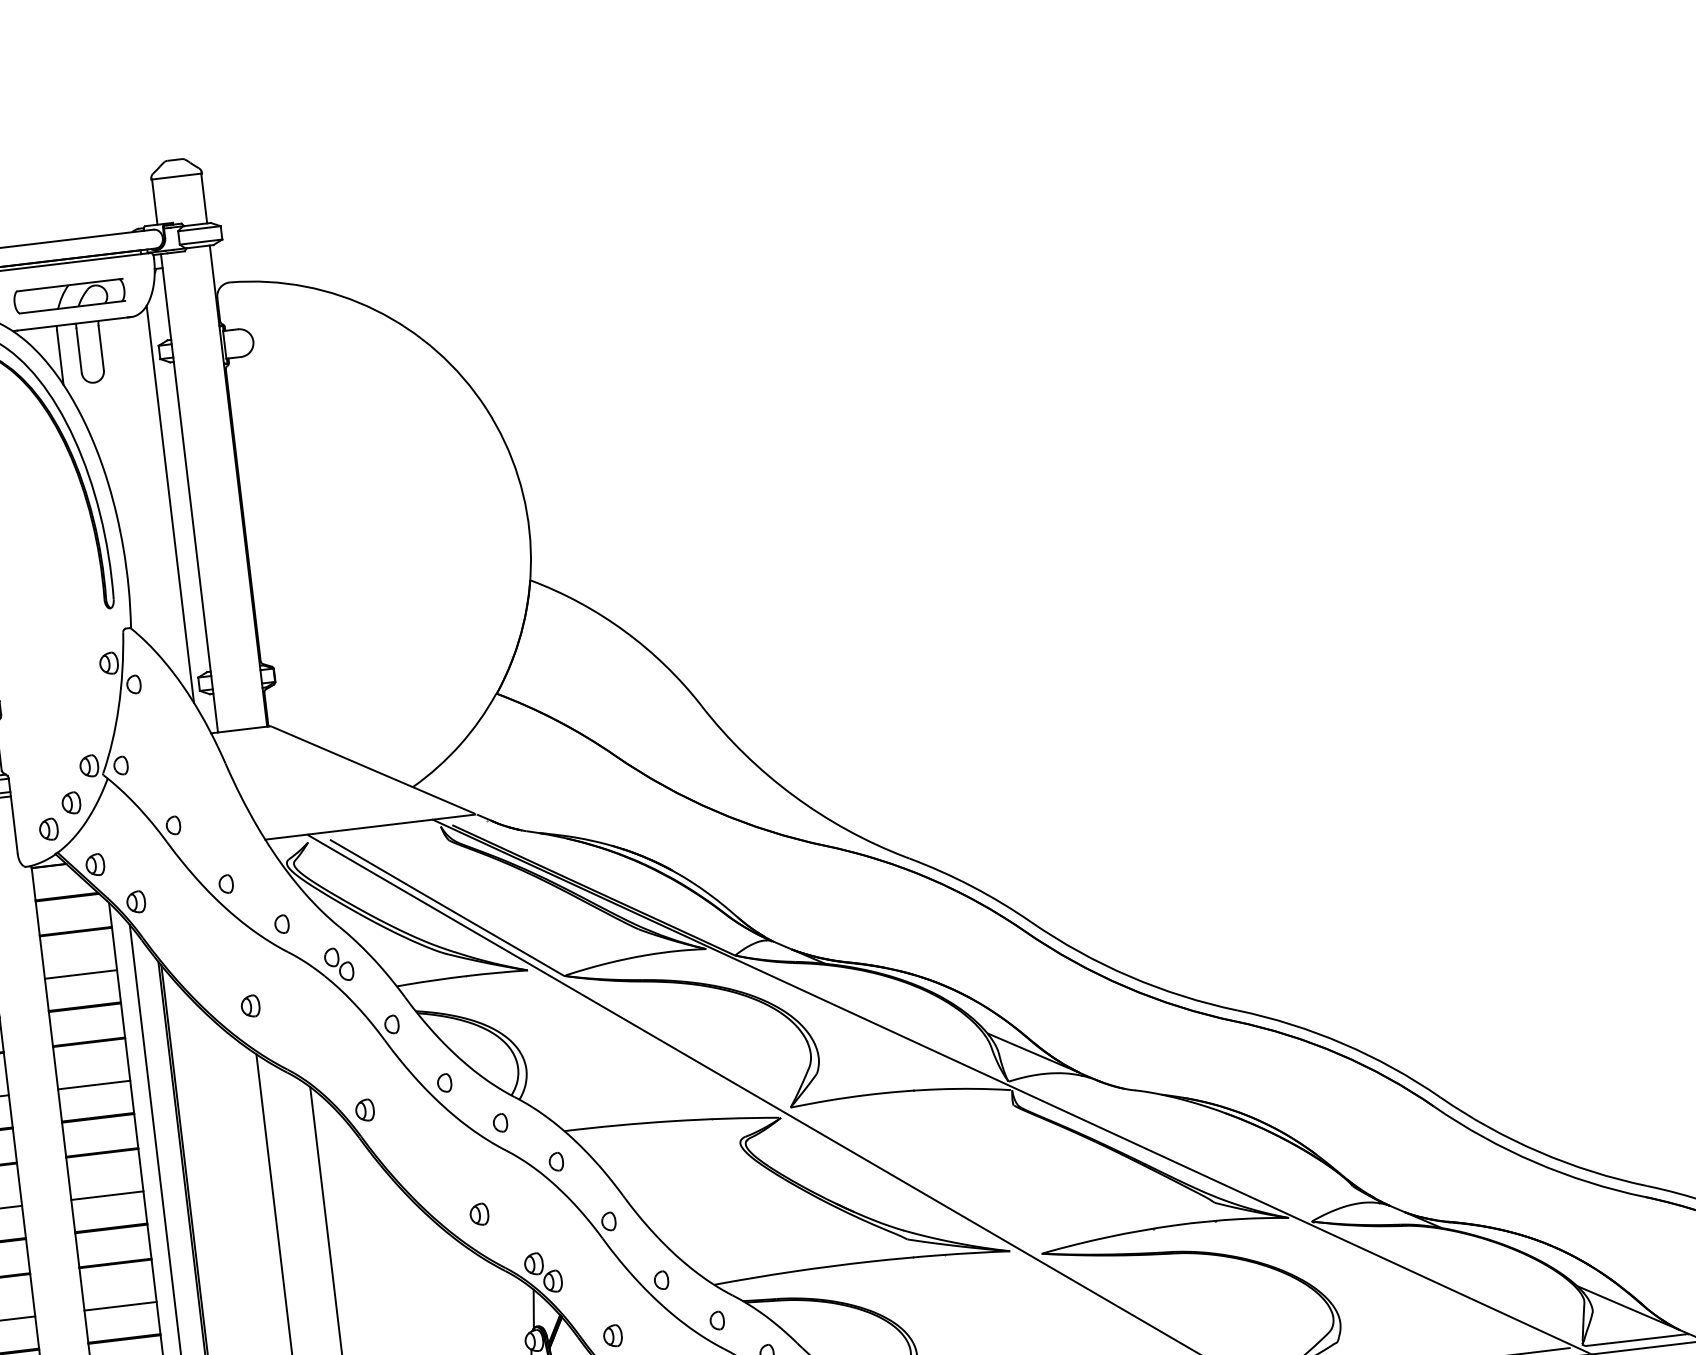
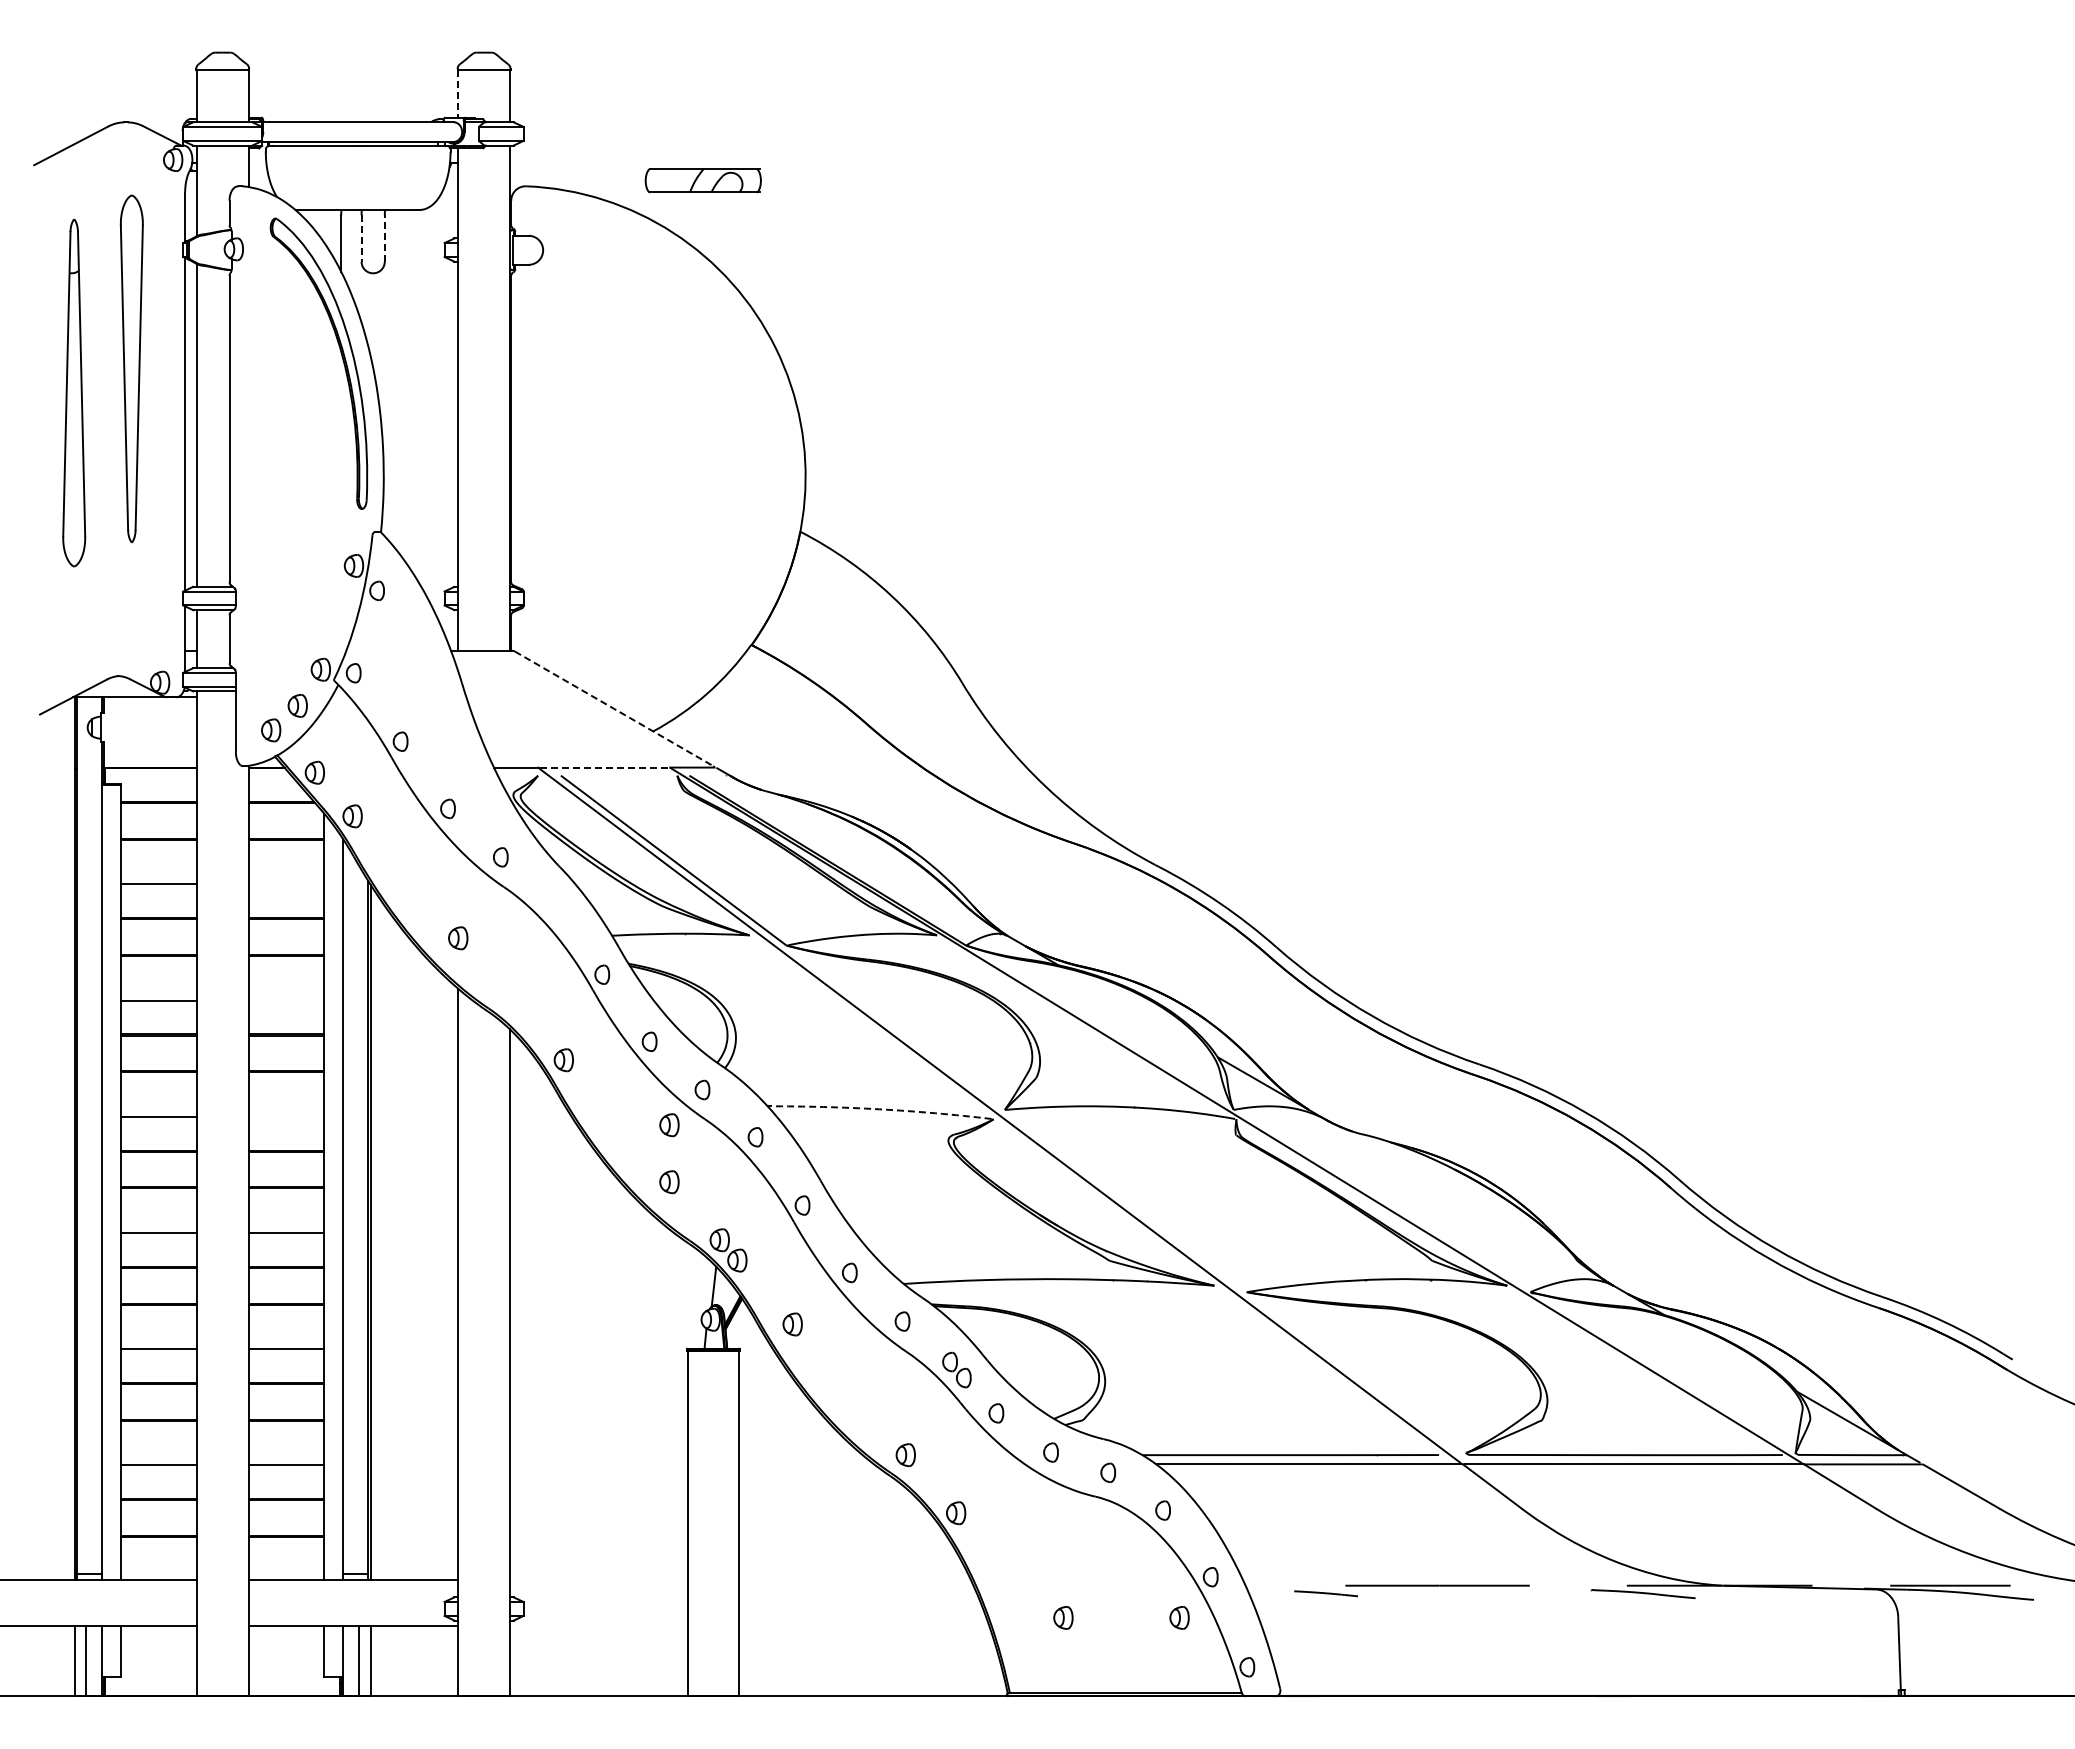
line: (154, 201) -> (458, 93), solid -> dashed
part: (68, 296) -> (702, 180), moved
line: (100, 347) -> (384, 237), solid -> dashed
line: (79, 350) -> (361, 238), solid -> dashed
line: (170, 504) -> (437, 408), removed
line: (373, 769) -> (614, 708), solid -> dashed
line: (370, 827) -> (604, 767), solid -> dashed
part: (338, 964) -> (554, 905), removed
line: (81, 974) -> (286, 884), removed
line: (94, 1085) -> (286, 1000), removed
line: (671, 1121) -> (879, 1109), solid -> dashed
part: (473, 1160) -> (669, 1125), added
line: (107, 1195) -> (286, 1116), removed

